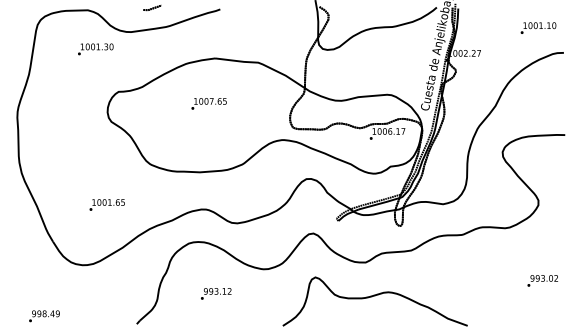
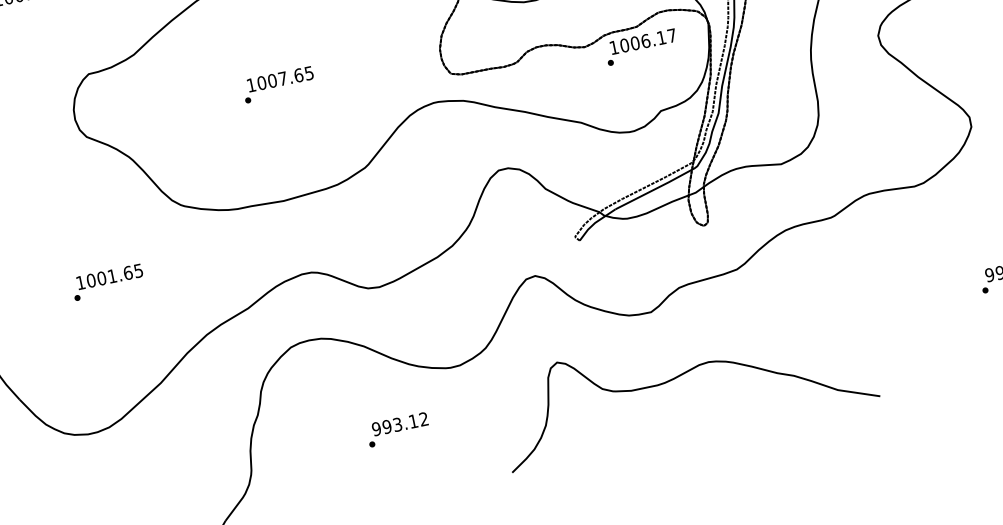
text: (208, 103) -> (277, 84), moved
text: (106, 204) -> (106, 281), moved
text: (216, 293) -> (398, 428), moved

